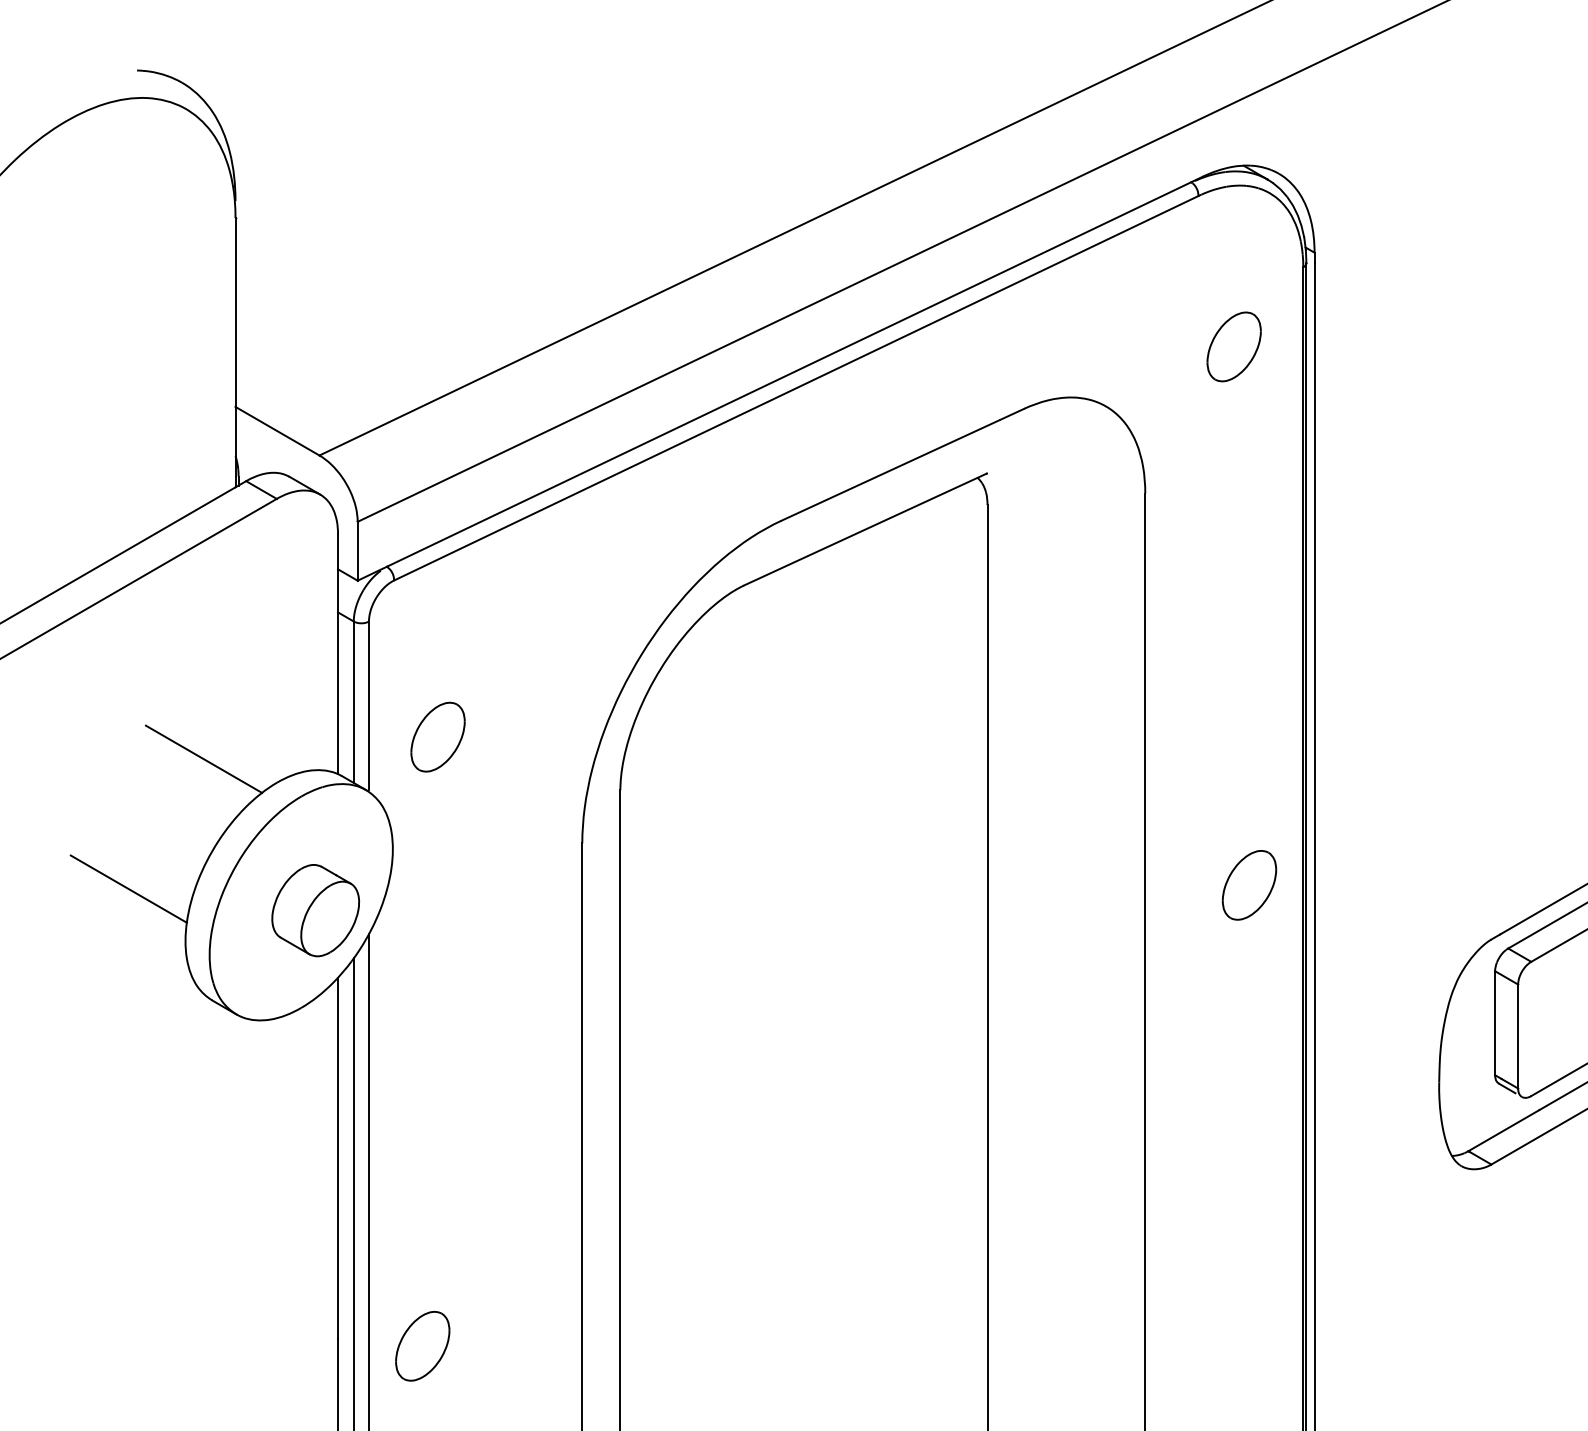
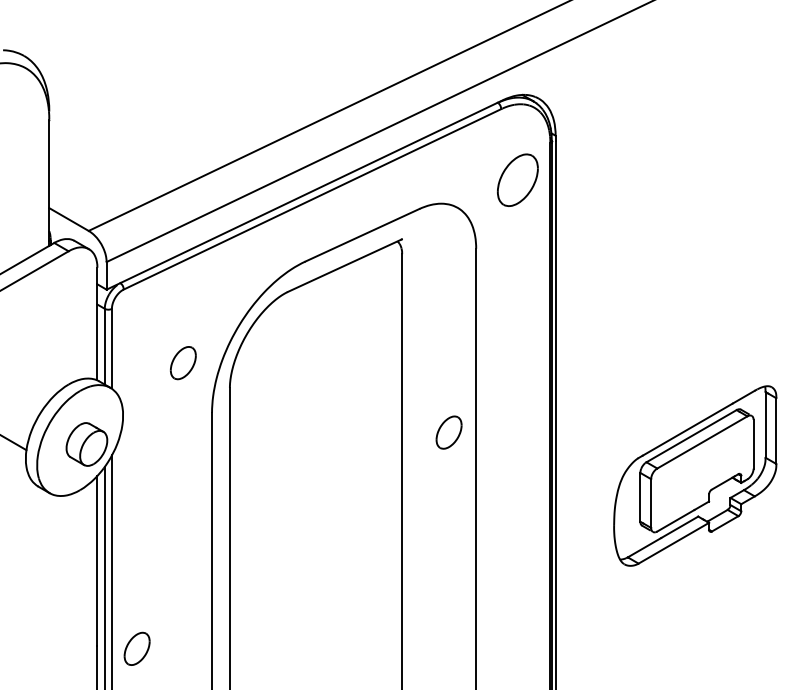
part: (1233, 345) -> (517, 179), size x1.6
part: (438, 738) -> (183, 363), moved
line: (203, 759) -> (34, 373), removed
part: (1248, 885) -> (448, 432), moved

